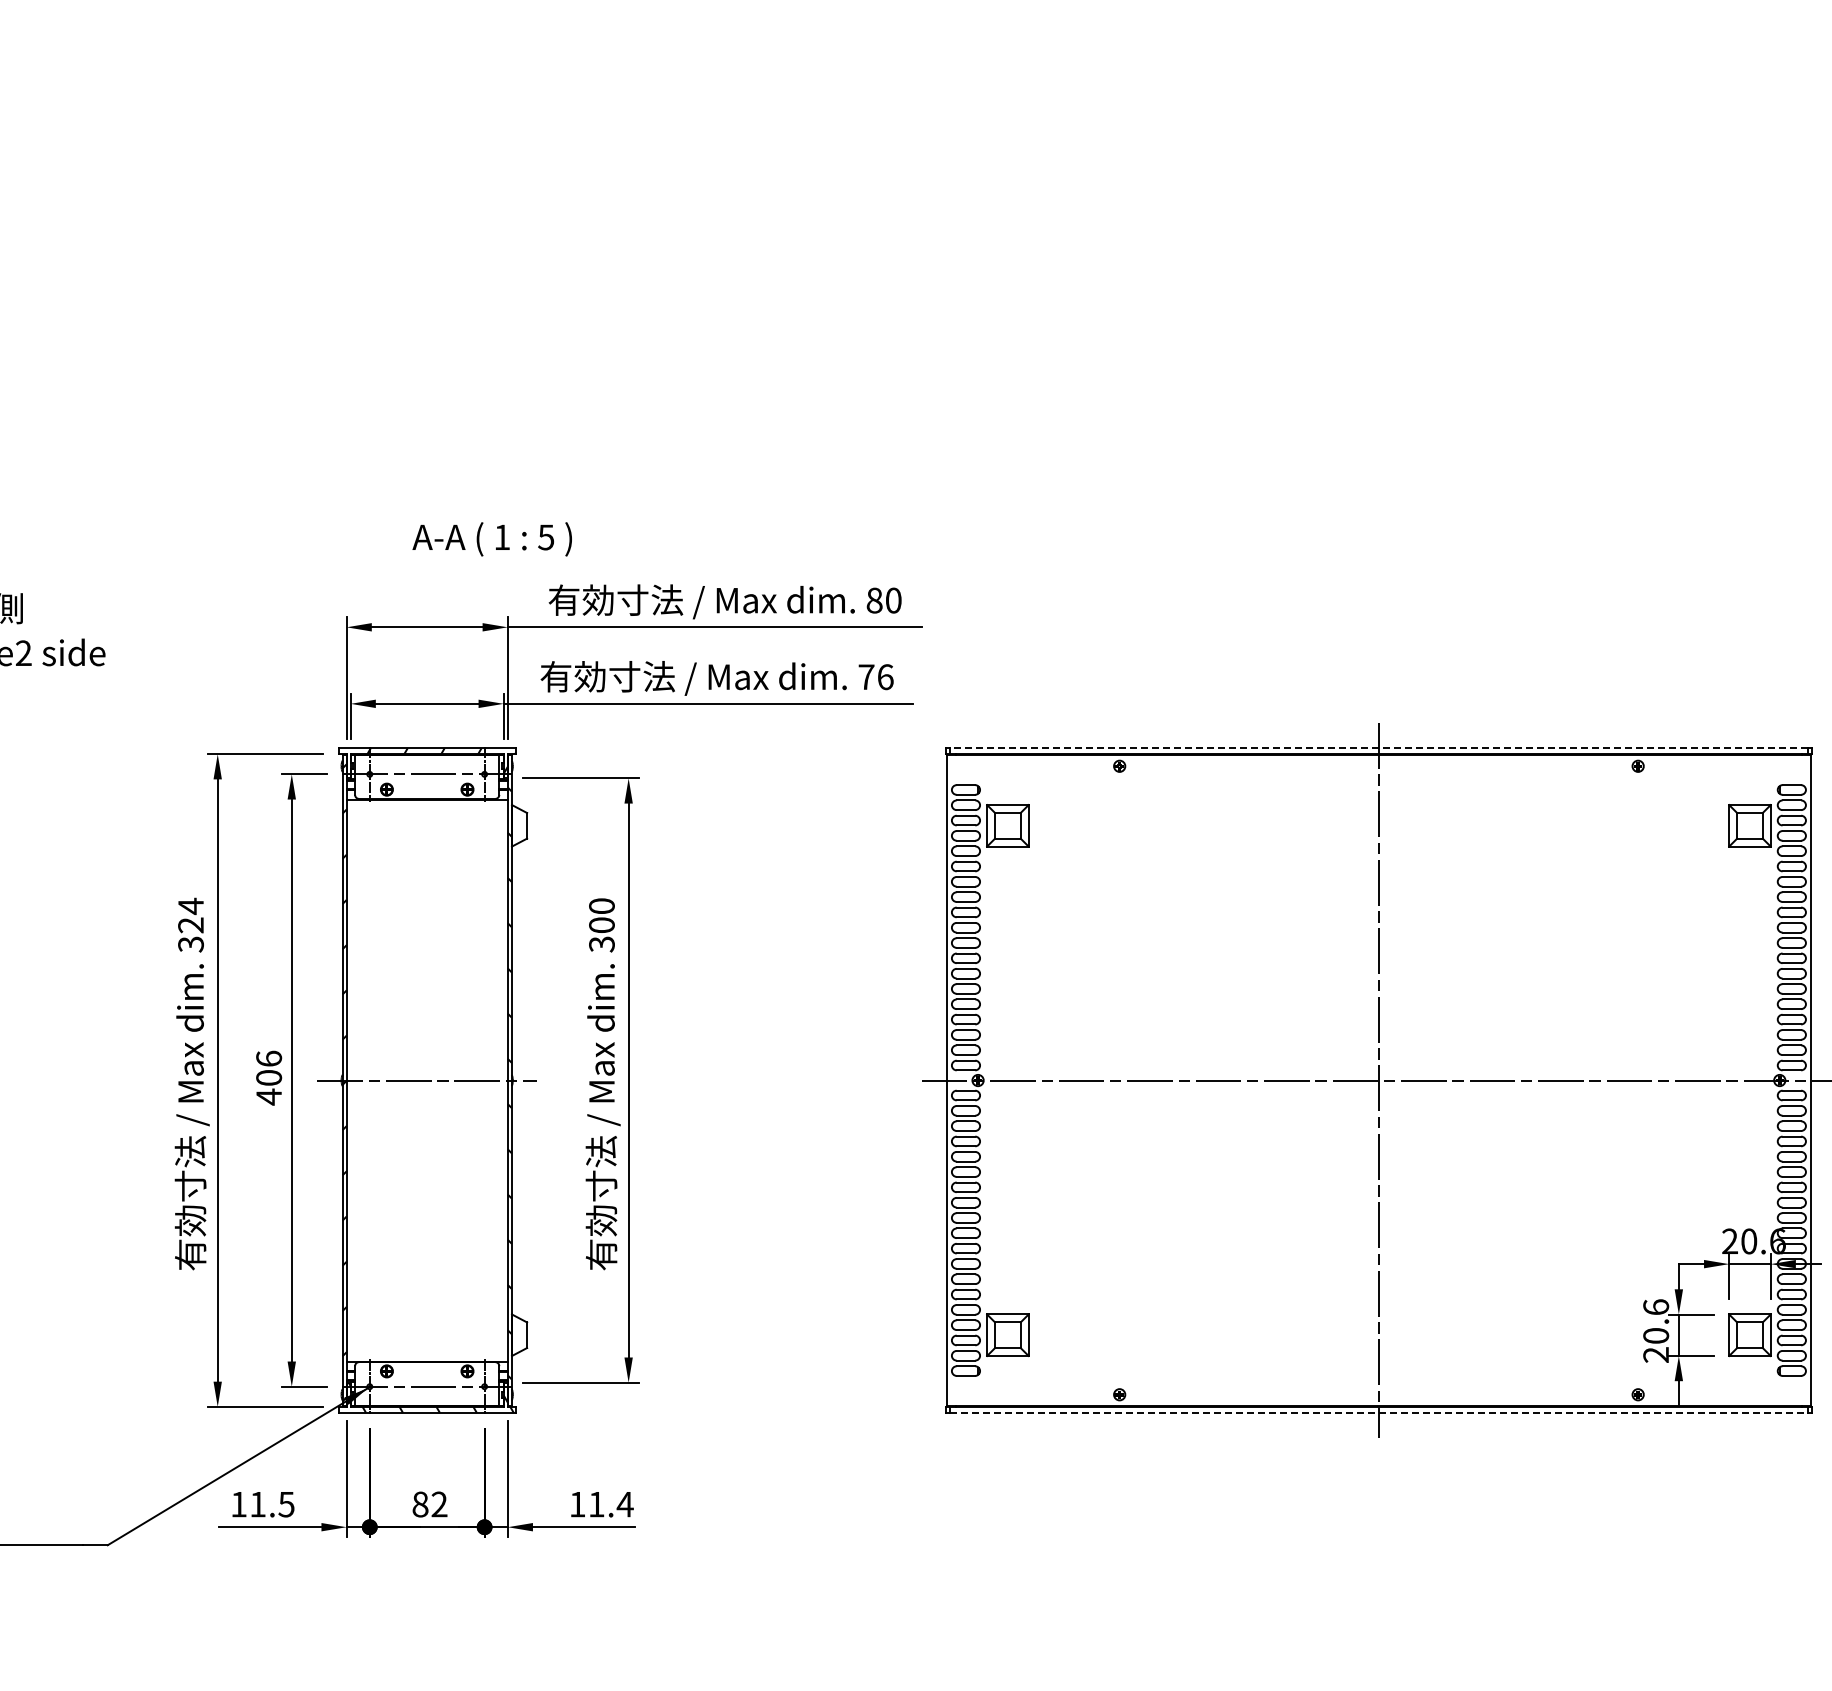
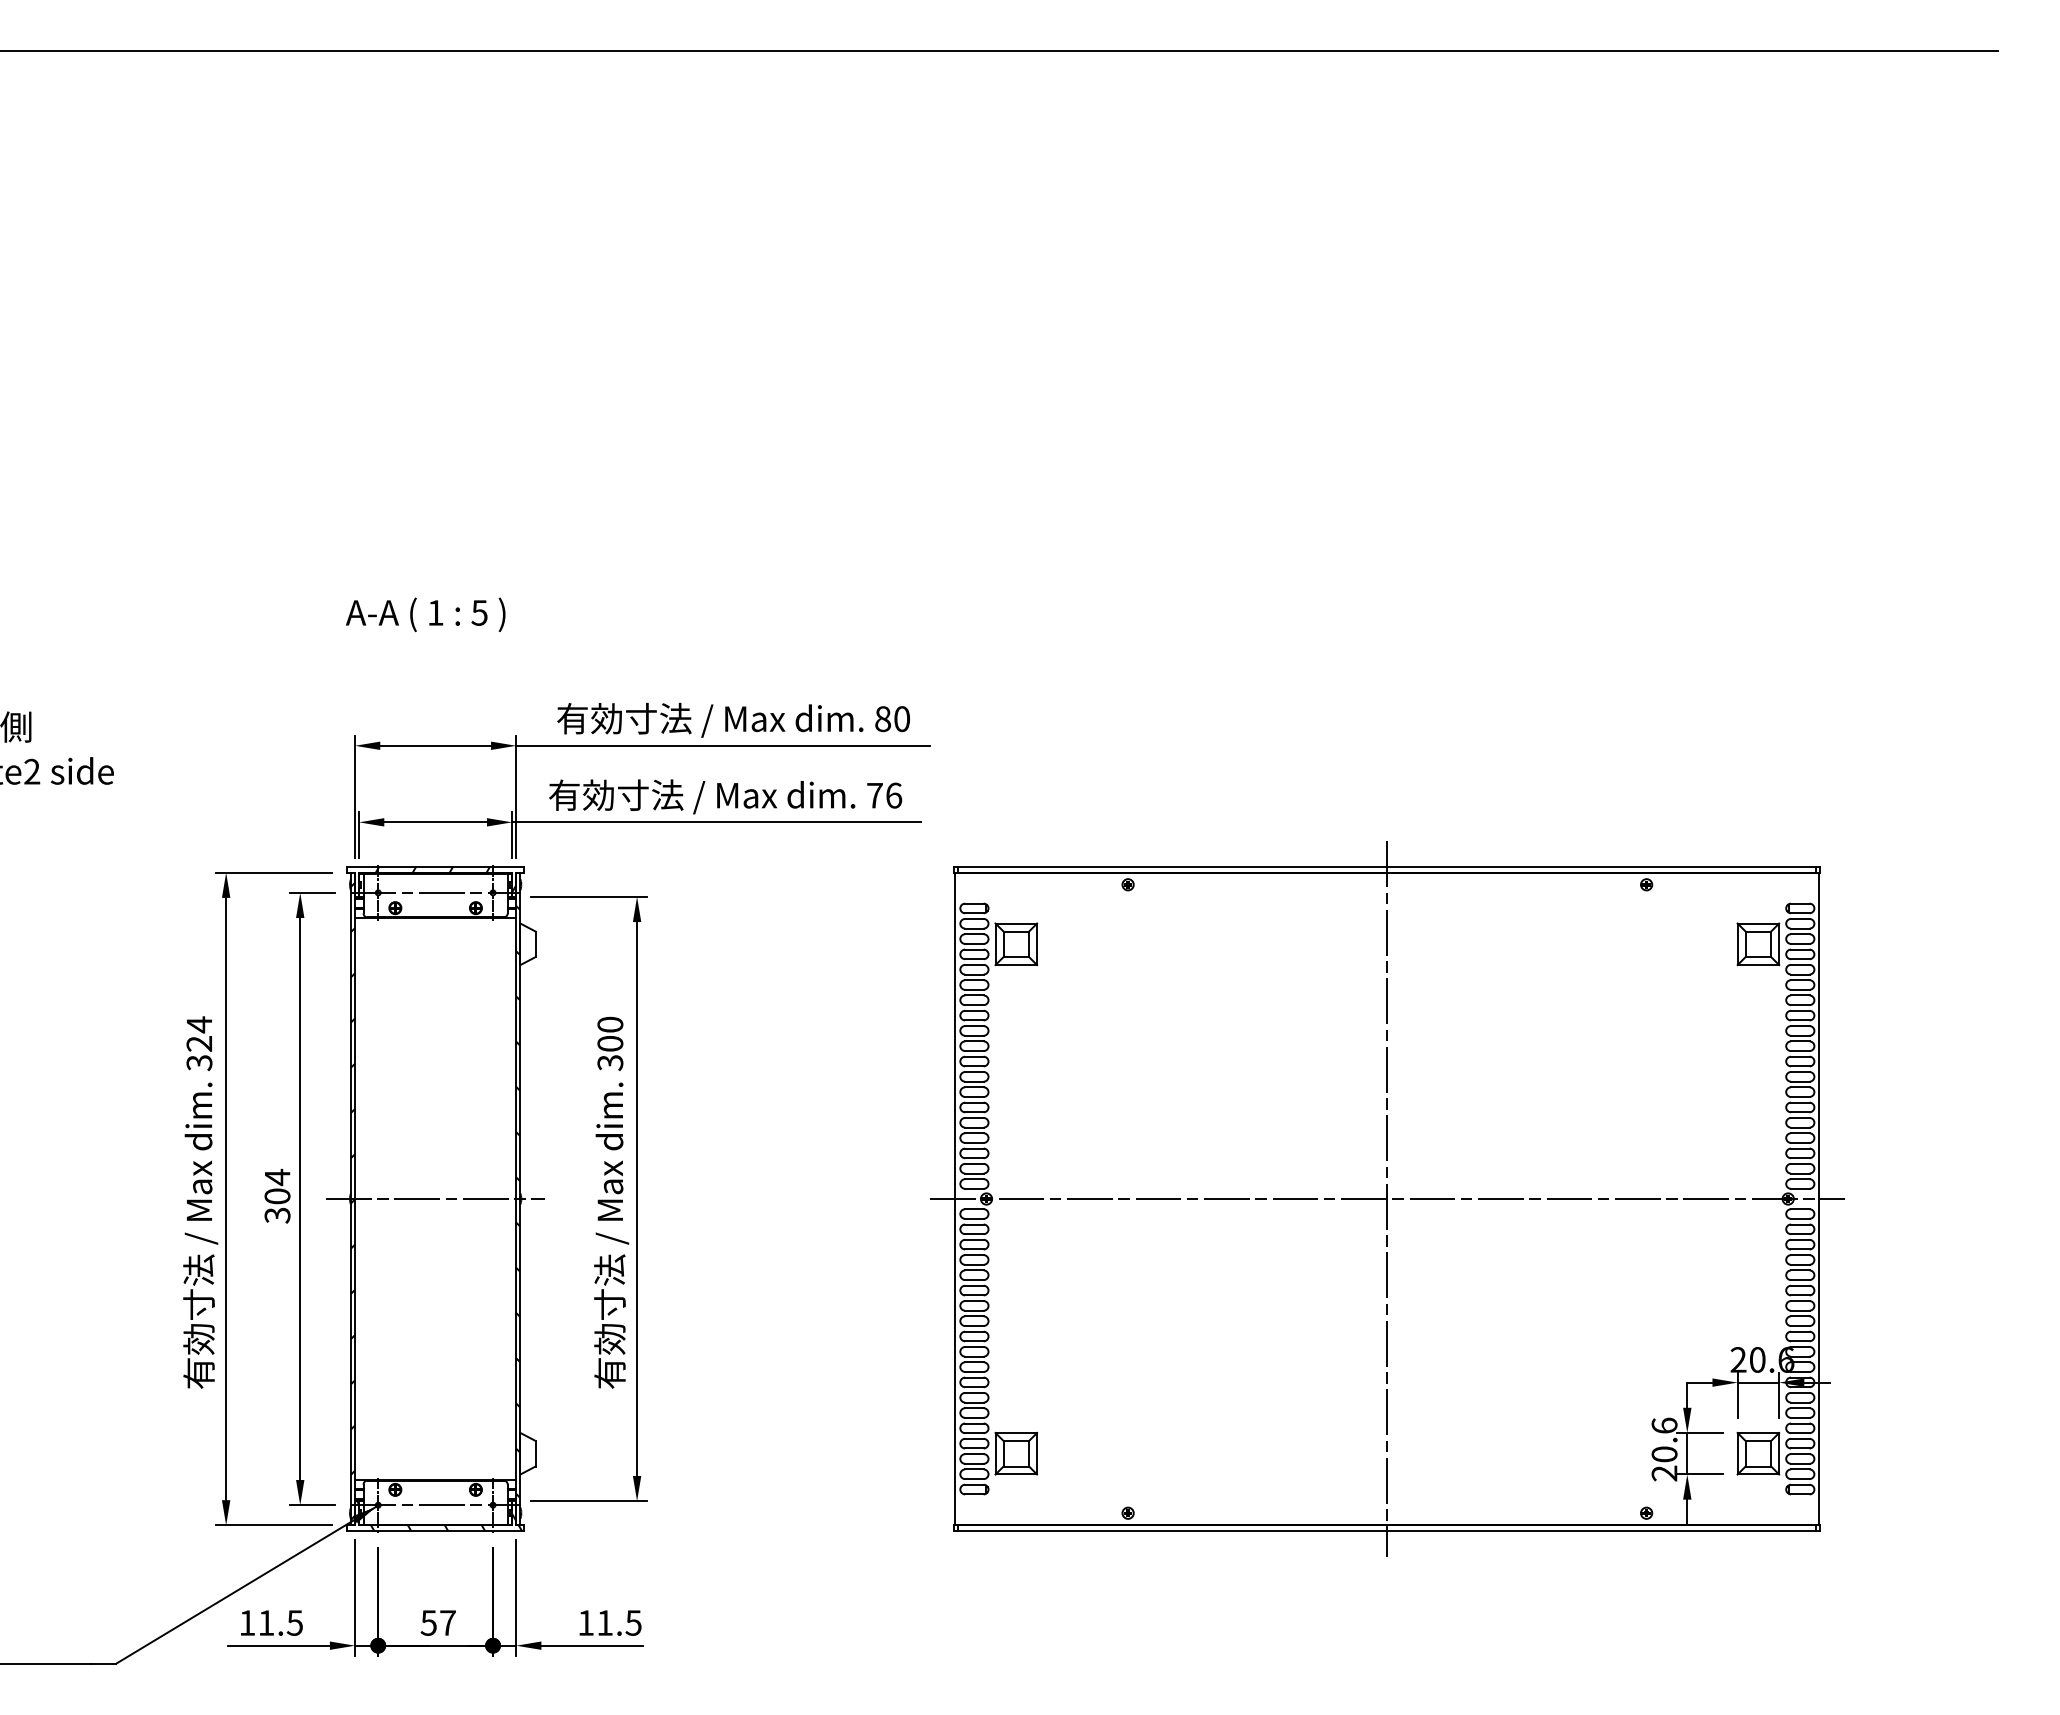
text: (492, 539) -> (425, 614), moved
line: (1378, 748) -> (1386, 866), dashed -> solid
text: (269, 1078) -> (277, 1196), 406 -> 304
line: (1379, 1413) -> (1387, 1531), dashed -> solid
text: (429, 1504) -> (437, 1622), 82 -> 57
text: (625, 1504) -> (633, 1622), 11.4 -> 11.5

